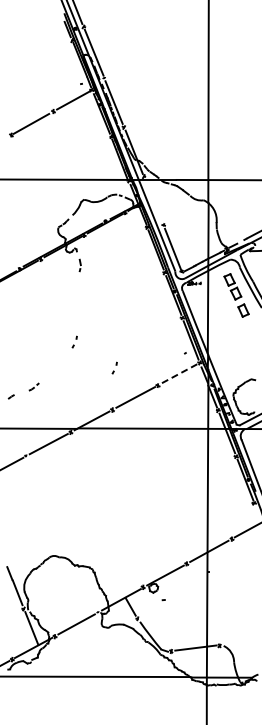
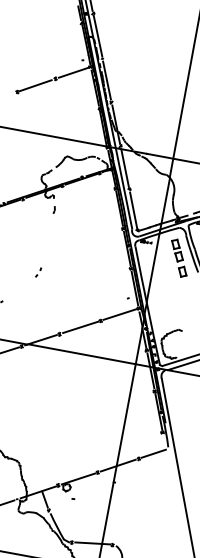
line: (153, 201) -> (124, 168), added
part: (79, 265) -> (53, 209), size x0.62
part: (114, 367) -> (67, 299), removed
line: (179, 374) -> (120, 315), dashed -> solid

